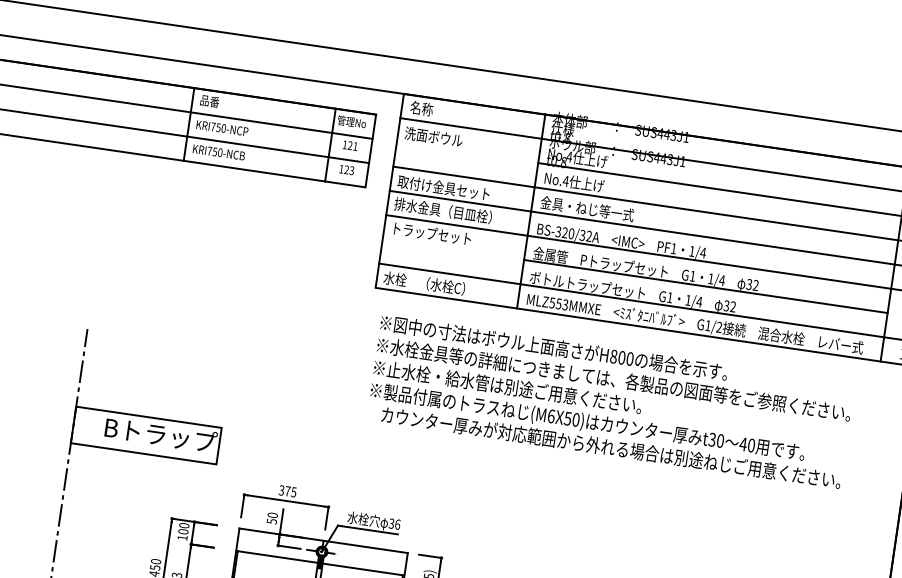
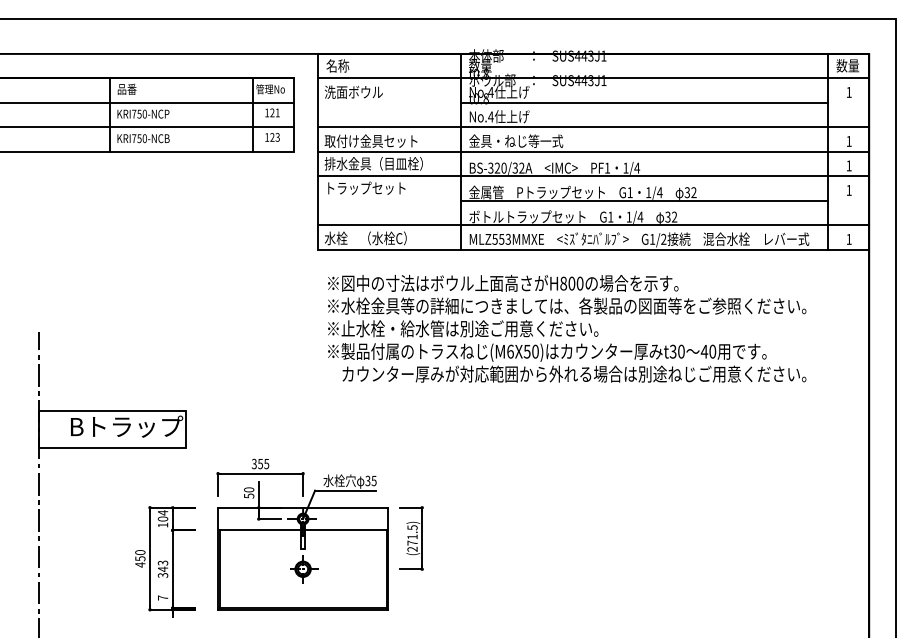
text: (562, 128) -> (480, 65), 仕様 -> 数量
text: (287, 491) -> (260, 464), 375 -> 355
text: (397, 524) -> (373, 480), 36 -> 35
text: (183, 525) -> (162, 512), 100 -> 104

